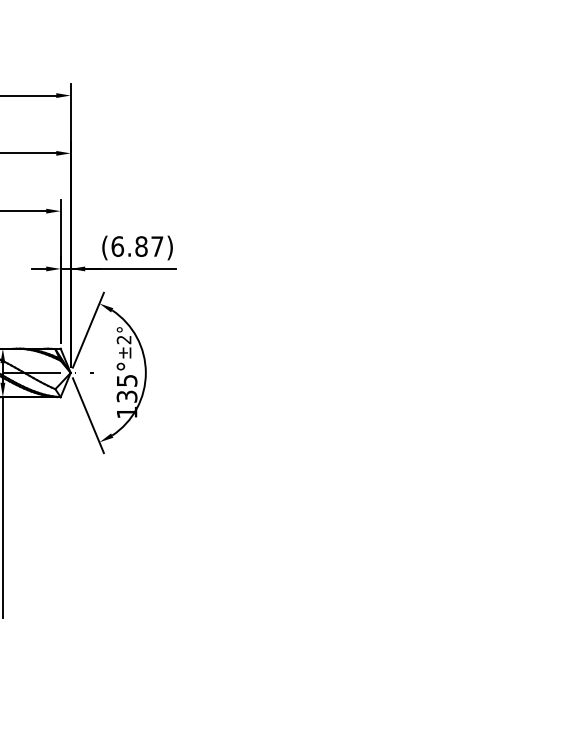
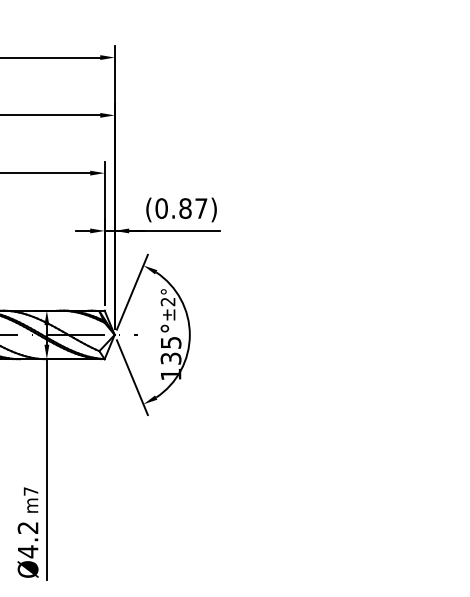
text: (117, 246) -> (161, 208), (6.87) -> (0.87)

